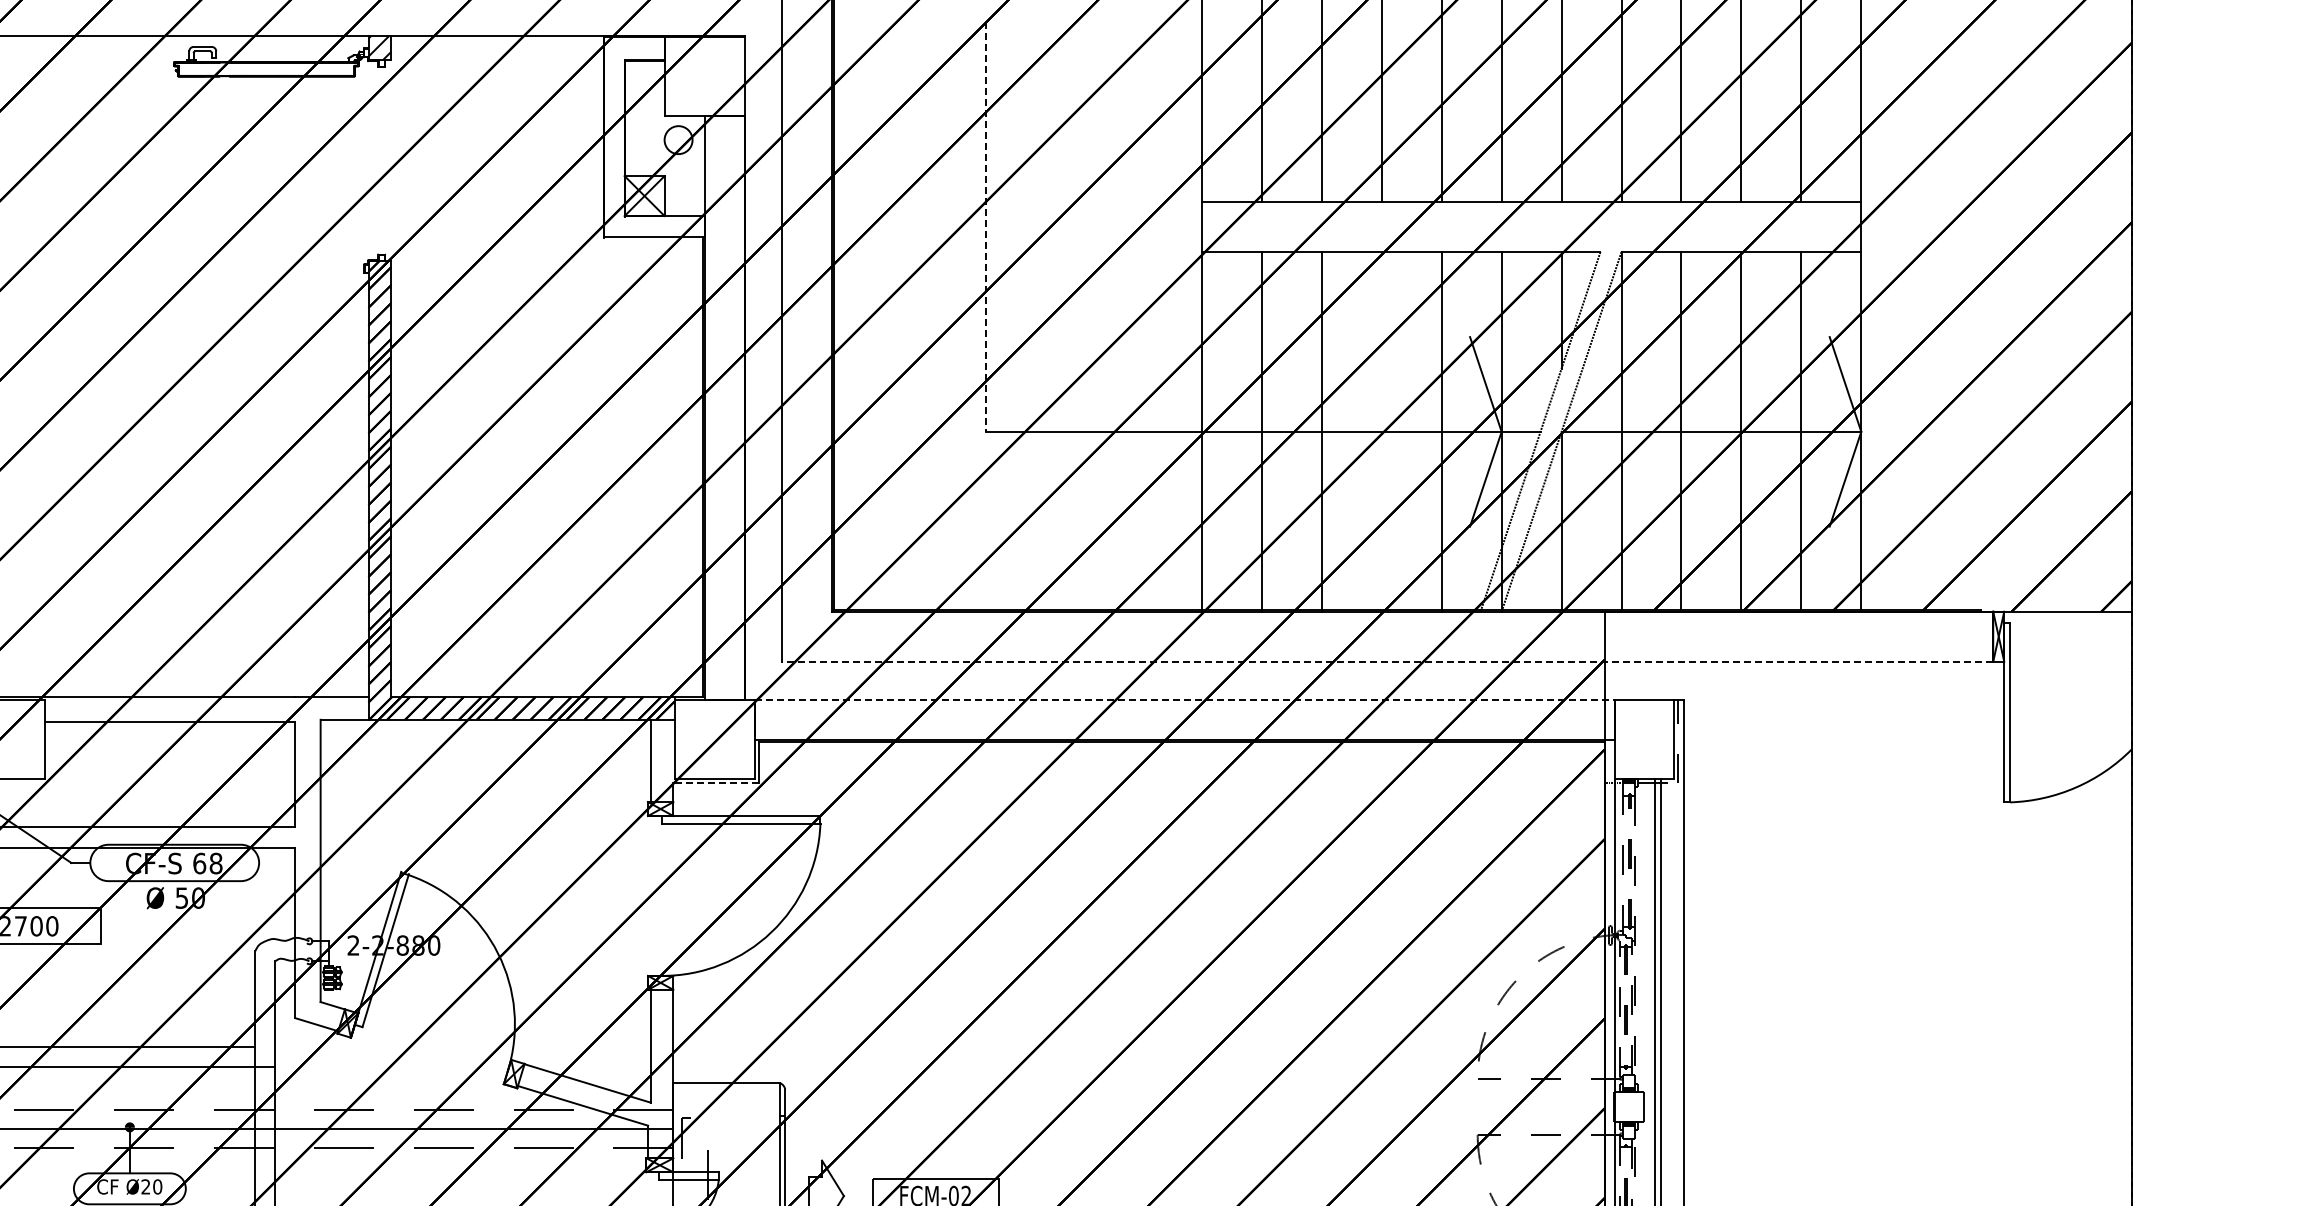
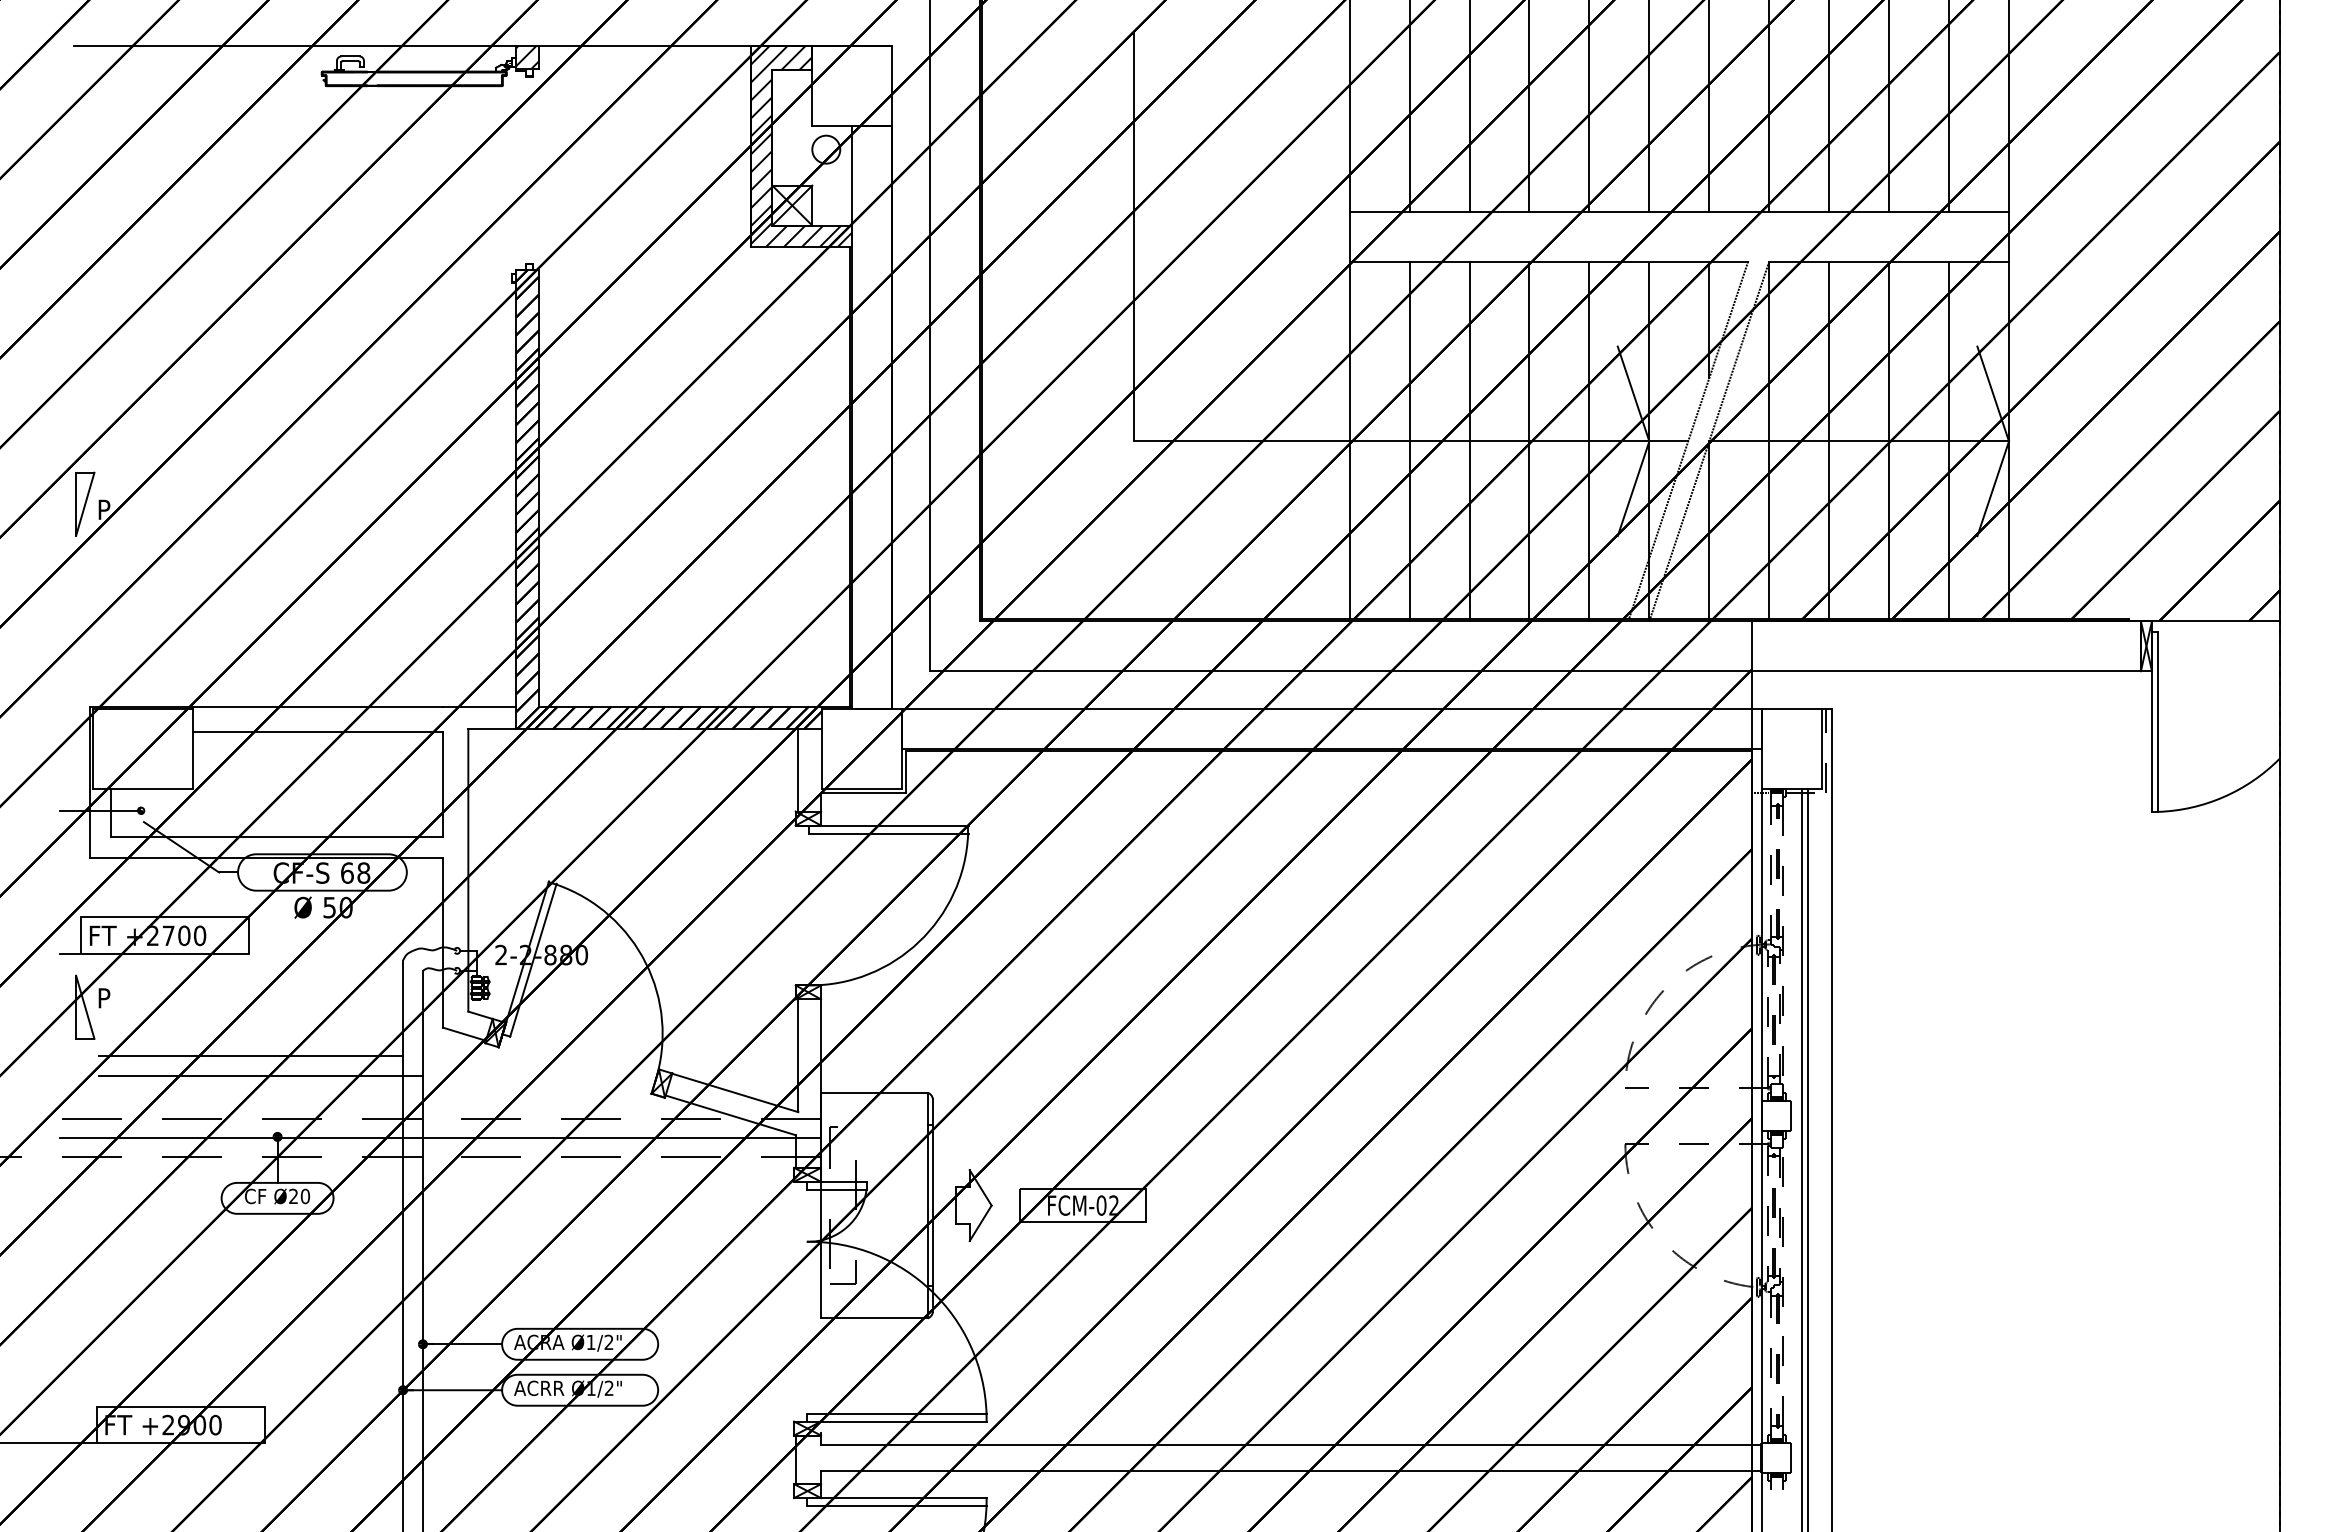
hatch: (653, 136) -> (801, 146), added
line: (985, 226) -> (1133, 236), dashed -> solid
line: (1381, 431) -> (1529, 441), added
line: (1386, 661) -> (1534, 671), dashed -> solid
line: (1184, 699) -> (1332, 709), dashed -> solid
line: (715, 783) -> (863, 793), dashed -> solid

